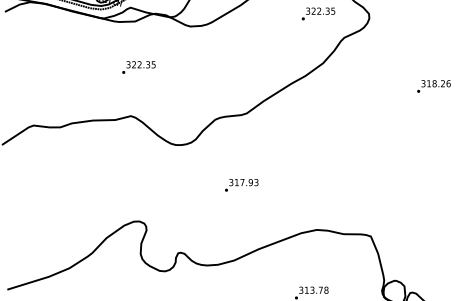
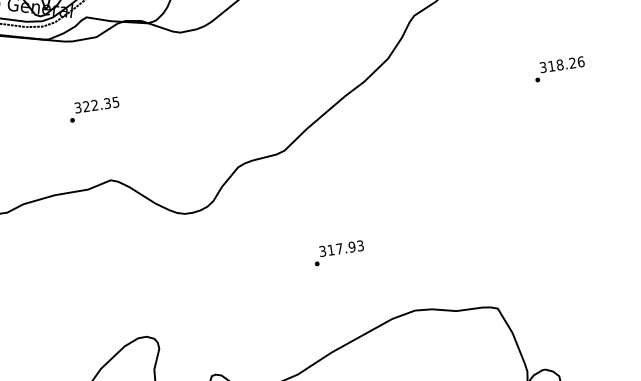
text: (138, 67) -> (93, 109), moved
text: (241, 185) -> (338, 253), moved

